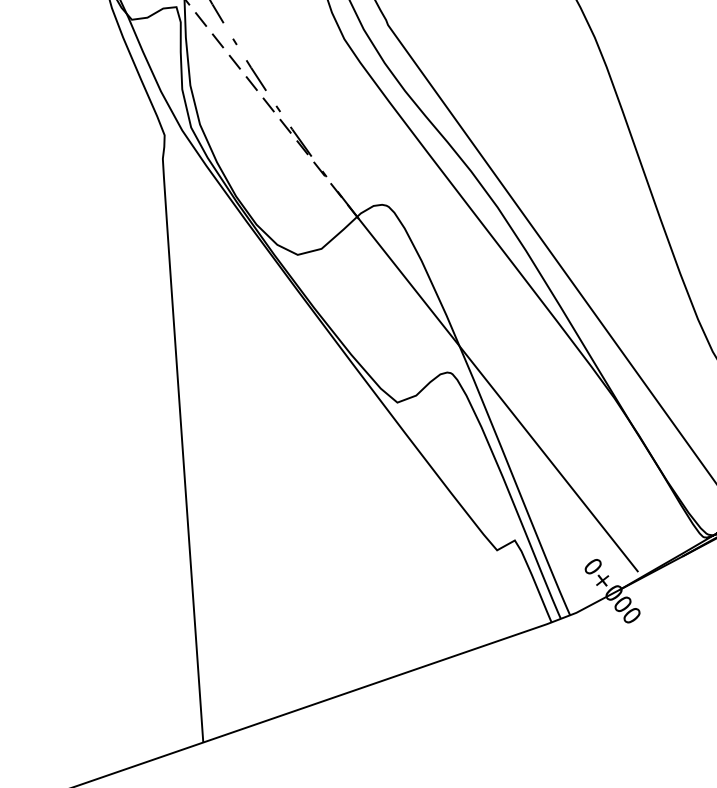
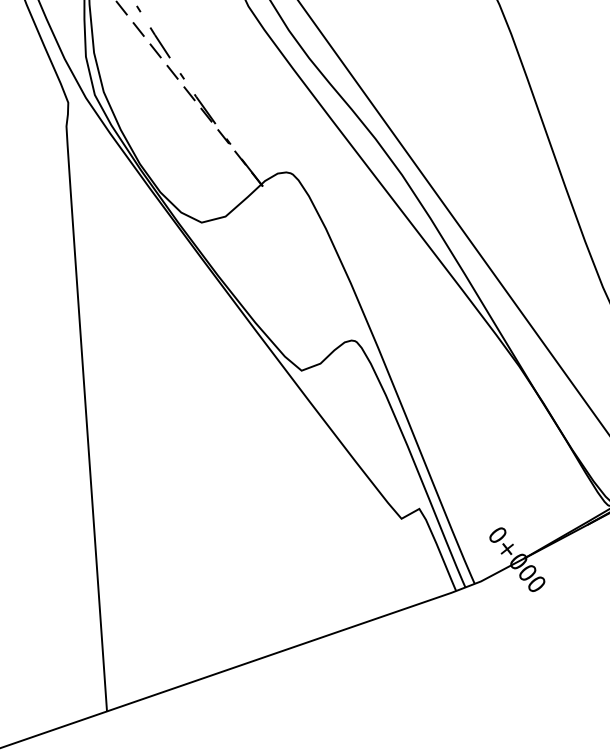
line: (497, 394) -> (401, 362), removed

